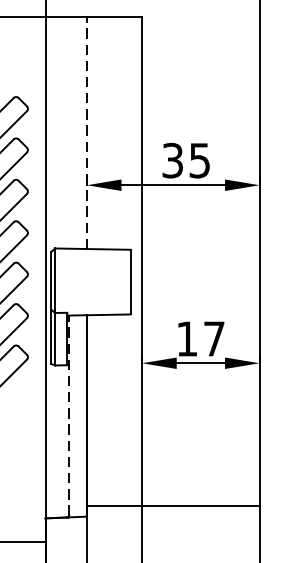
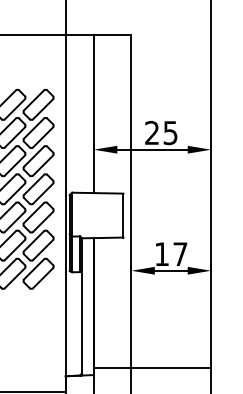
line: (86, 133) -> (93, 114), dashed -> solid
text: (173, 161) -> (152, 133), 35 -> 25
line: (68, 414) -> (81, 305), dashed -> solid

